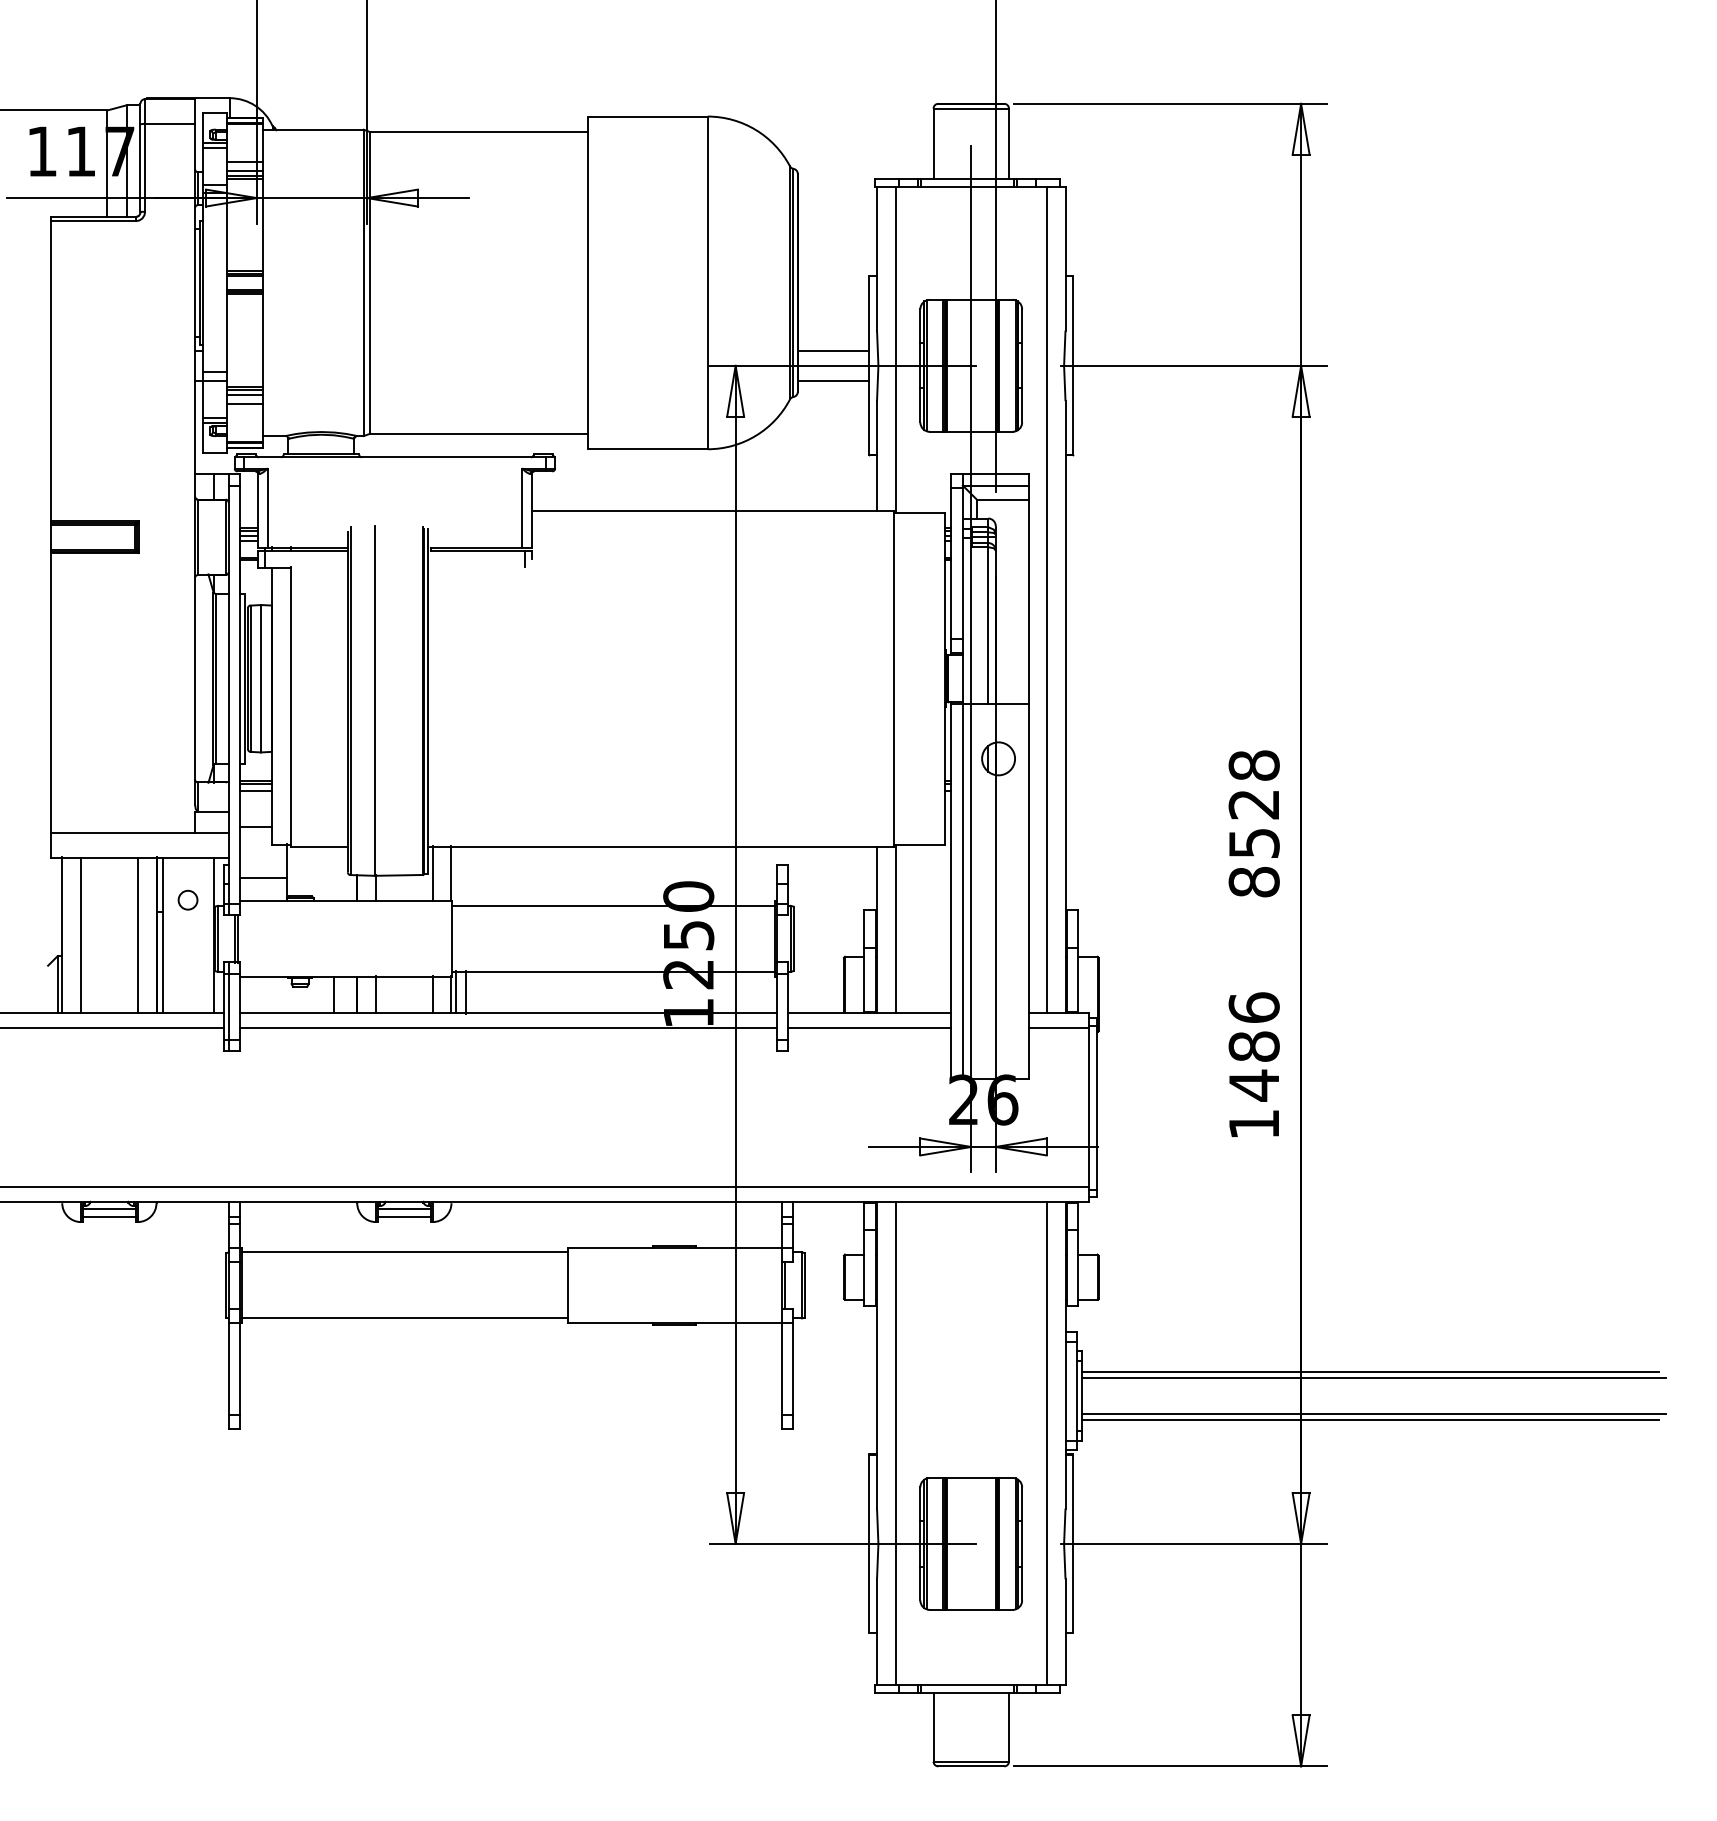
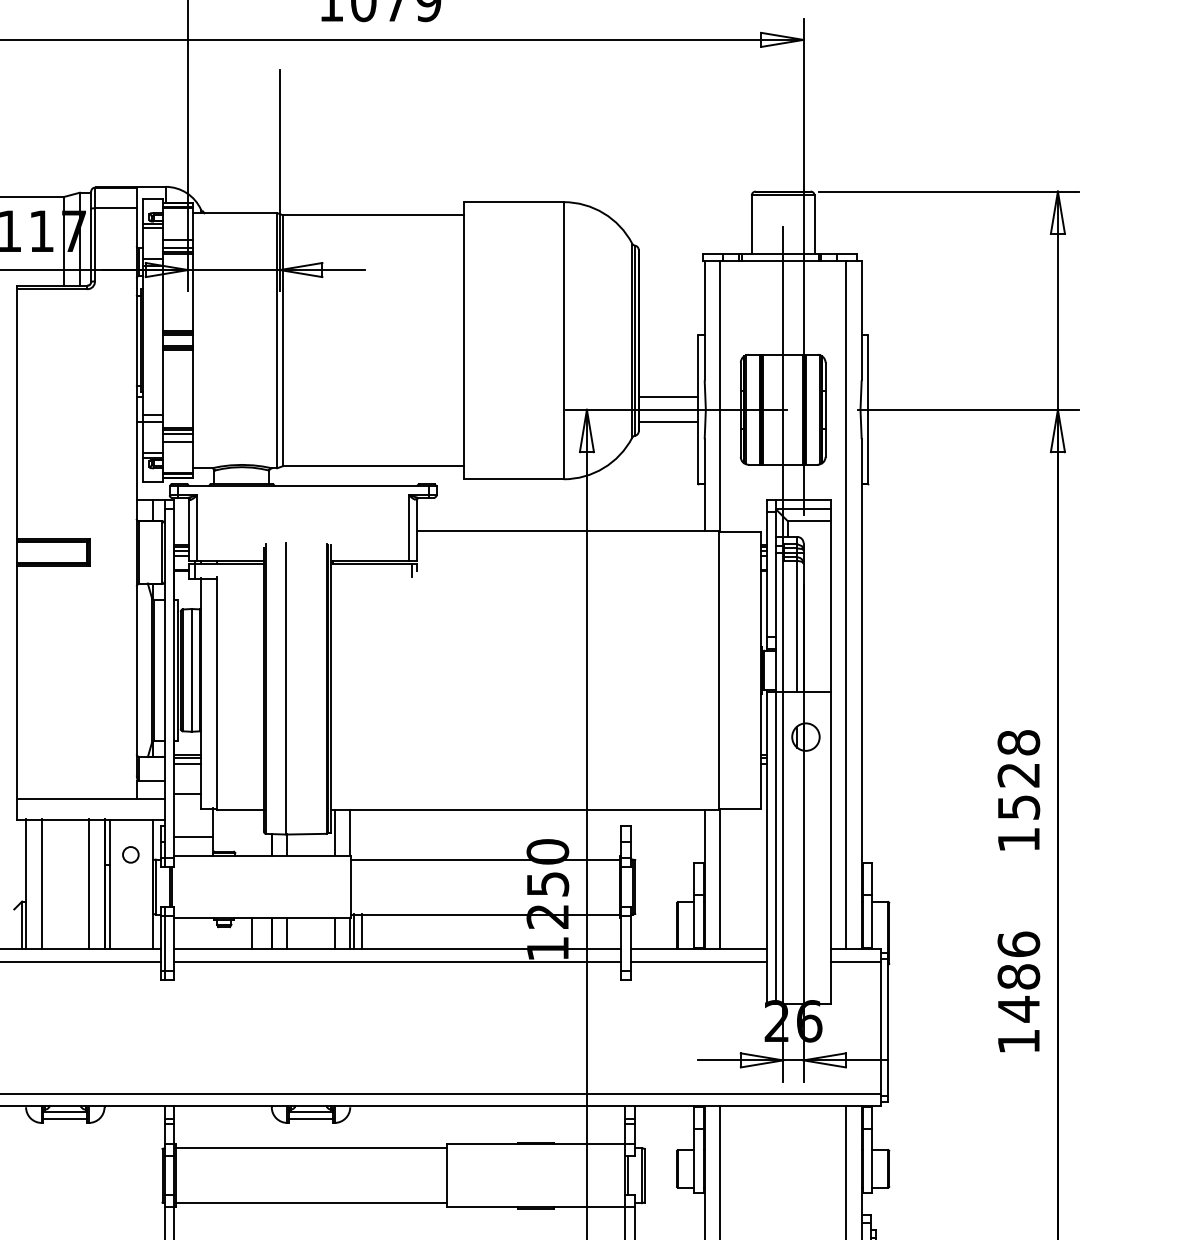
text: (1253, 881) -> (1018, 839), 8528 -> 1528

